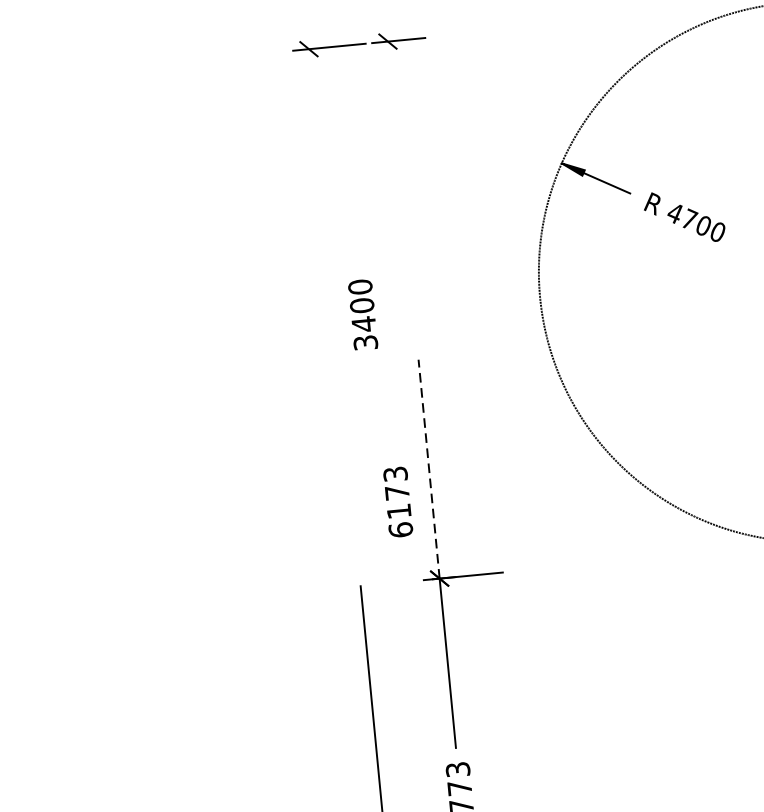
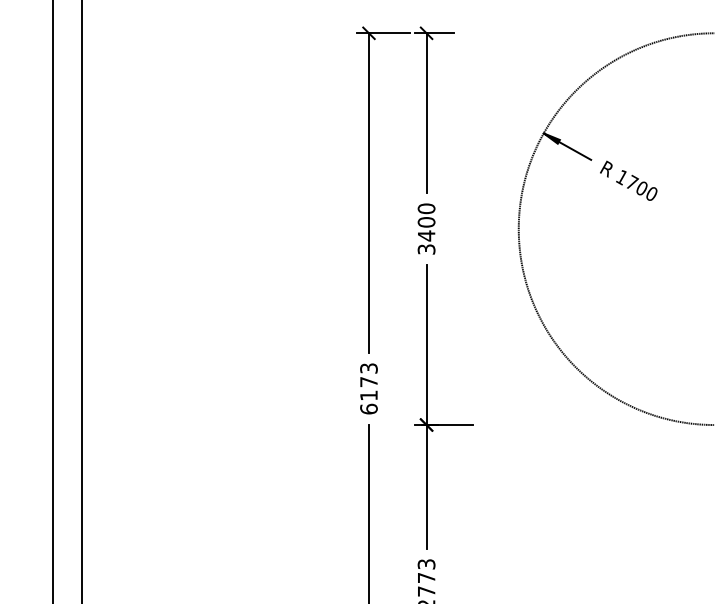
line: (398, 150) -> (426, 112), added
text: (675, 213) -> (622, 177), 4700 -> 1700
line: (329, 267) -> (368, 192), added
text: (362, 314) -> (426, 228), moved
line: (429, 469) -> (426, 345), dashed -> solid
text: (397, 501) -> (368, 388), moved

